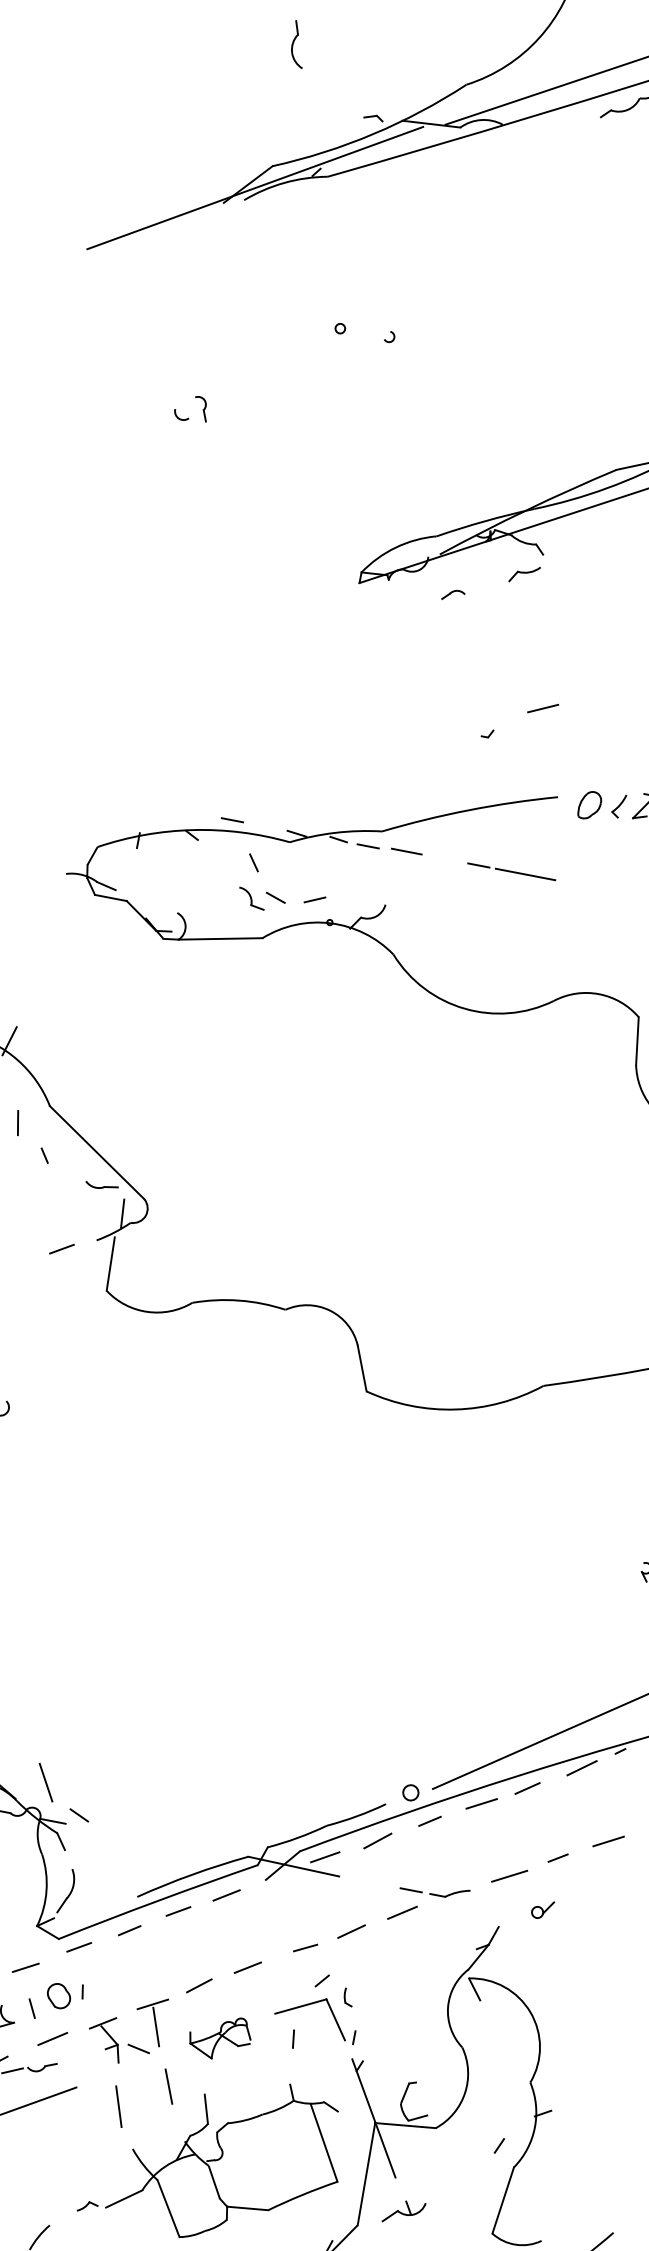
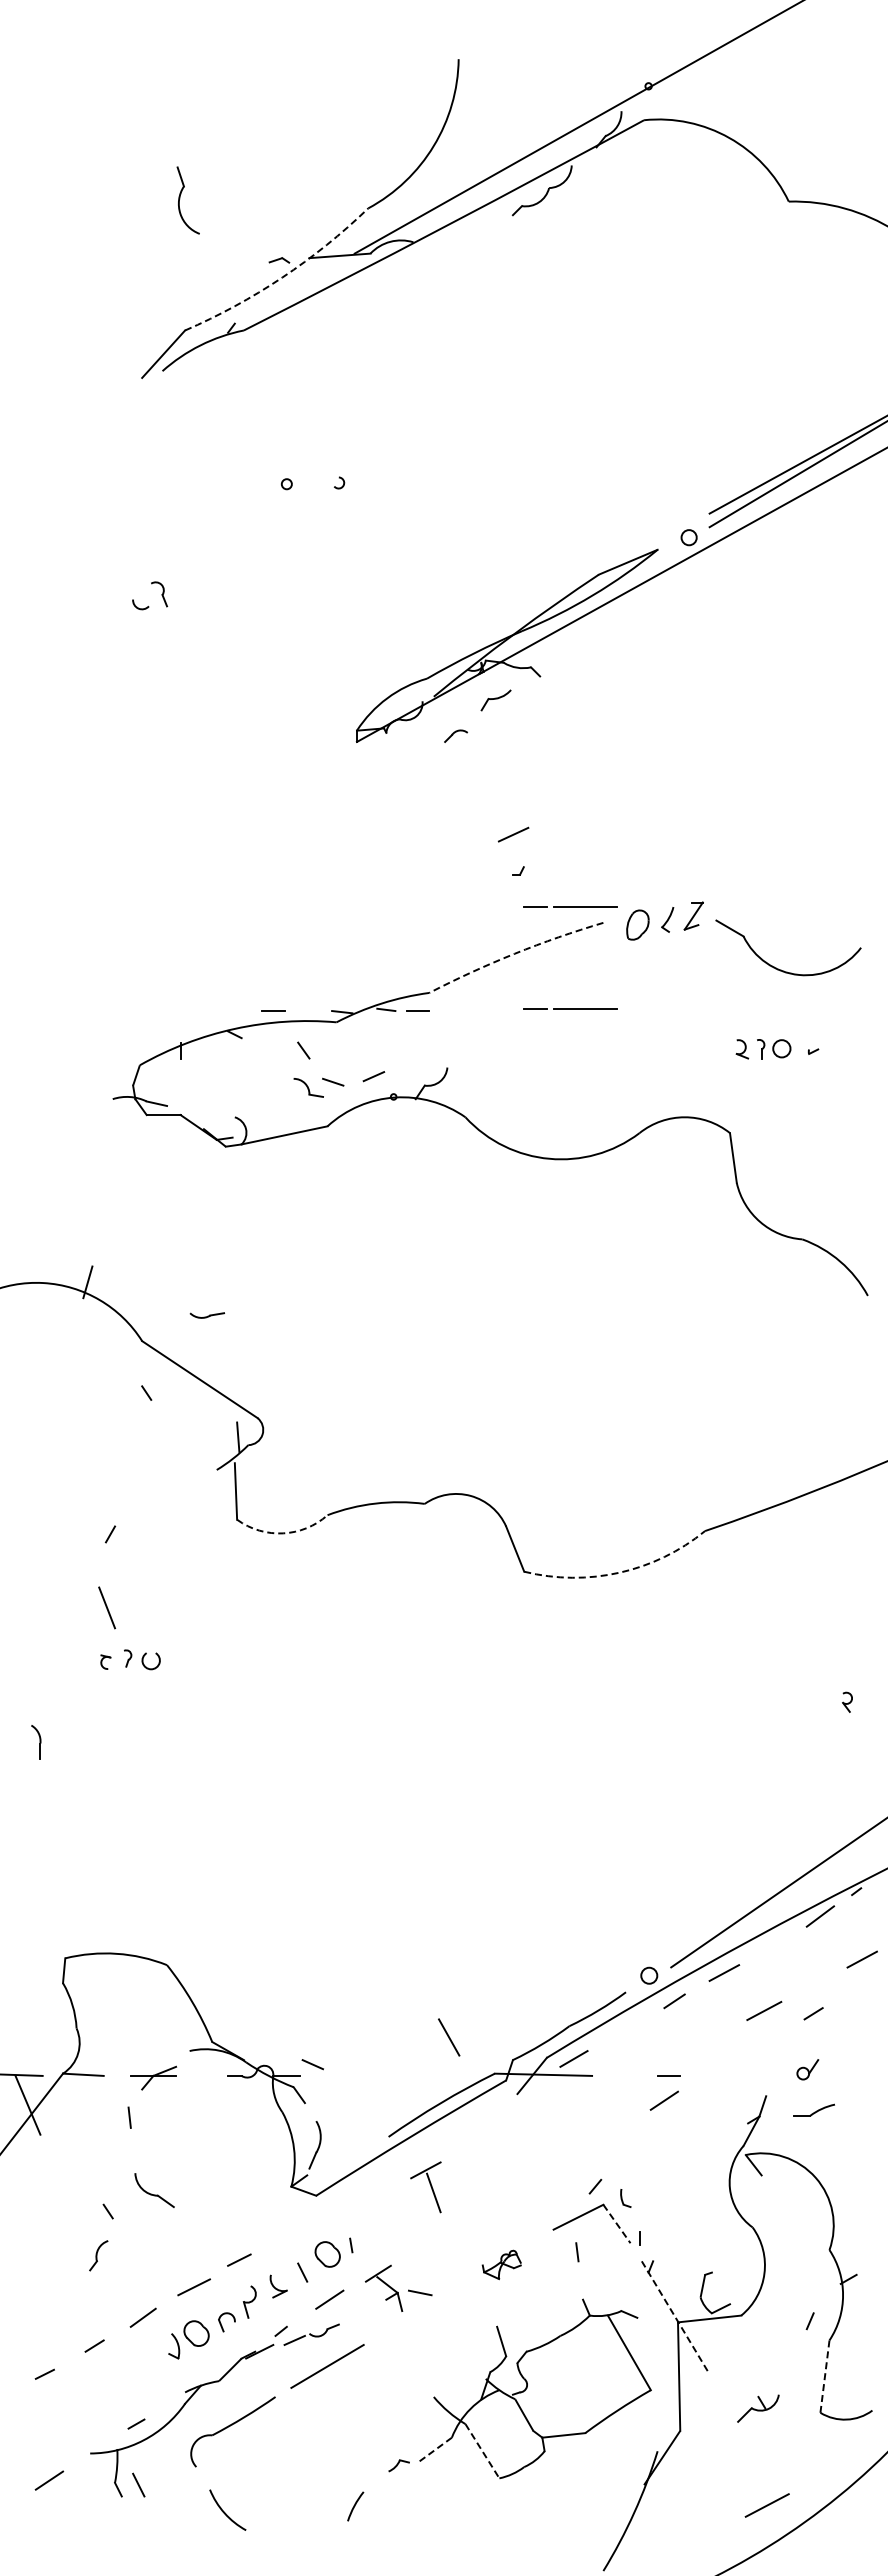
part: (298, 43) -> (187, 199), size x1.4
arc: (373, 134) -> (282, 277), solid -> dashed
line: (255, 188) -> (171, 356), removed
part: (524, 574) -> (495, 700), moved
line: (543, 708) -> (513, 834), moved
line: (530, 775) -> (570, 906), added
arc: (469, 809) -> (514, 953), solid -> dashed
line: (406, 851) -> (458, 1008), removed
line: (17, 1122) -> (112, 1364), removed
part: (100, 1186) -> (206, 1315), moved
line: (61, 1248) -> (182, 1485), removed
arc: (147, 1312) -> (283, 1533), solid -> dashed
arc: (455, 1409) -> (619, 1572), solid -> dashed
line: (46, 1782) -> (449, 2037), moved
line: (527, 1788) -> (768, 1948), removed
line: (377, 1840) -> (624, 2031), removed
line: (607, 1841) -> (861, 1959), moved
line: (509, 1875) -> (764, 2010), moved
part: (449, 1891) -> (813, 2109), moved
line: (226, 1895) -> (479, 2117), removed
line: (178, 1911) -> (433, 2143), removed
line: (129, 1930) -> (387, 2172), removed
line: (351, 1931) -> (615, 2130), removed
line: (78, 1947) -> (338, 2200), removed
line: (305, 1947) -> (571, 2155), removed
line: (25, 1967) -> (287, 2231), removed
line: (247, 1967) -> (515, 2187), removed
line: (198, 1986) -> (469, 2216), removed
part: (149, 2020) -> (425, 2187), moved
line: (335, 2020) -> (616, 2224), solid -> dashed
part: (220, 2036) -> (501, 2264), size x0.6
line: (168, 2086) -> (458, 2325), removed
line: (118, 2105) -> (410, 2355), removed
line: (373, 2118) -> (675, 2317), solid -> dashed
line: (123, 2199) -> (434, 2450), solid -> dashed
line: (502, 2201) -> (824, 2377), solid -> dashed
line: (168, 2208) -> (482, 2451), solid -> dashed
part: (404, 2212) -> (758, 2408), moved

